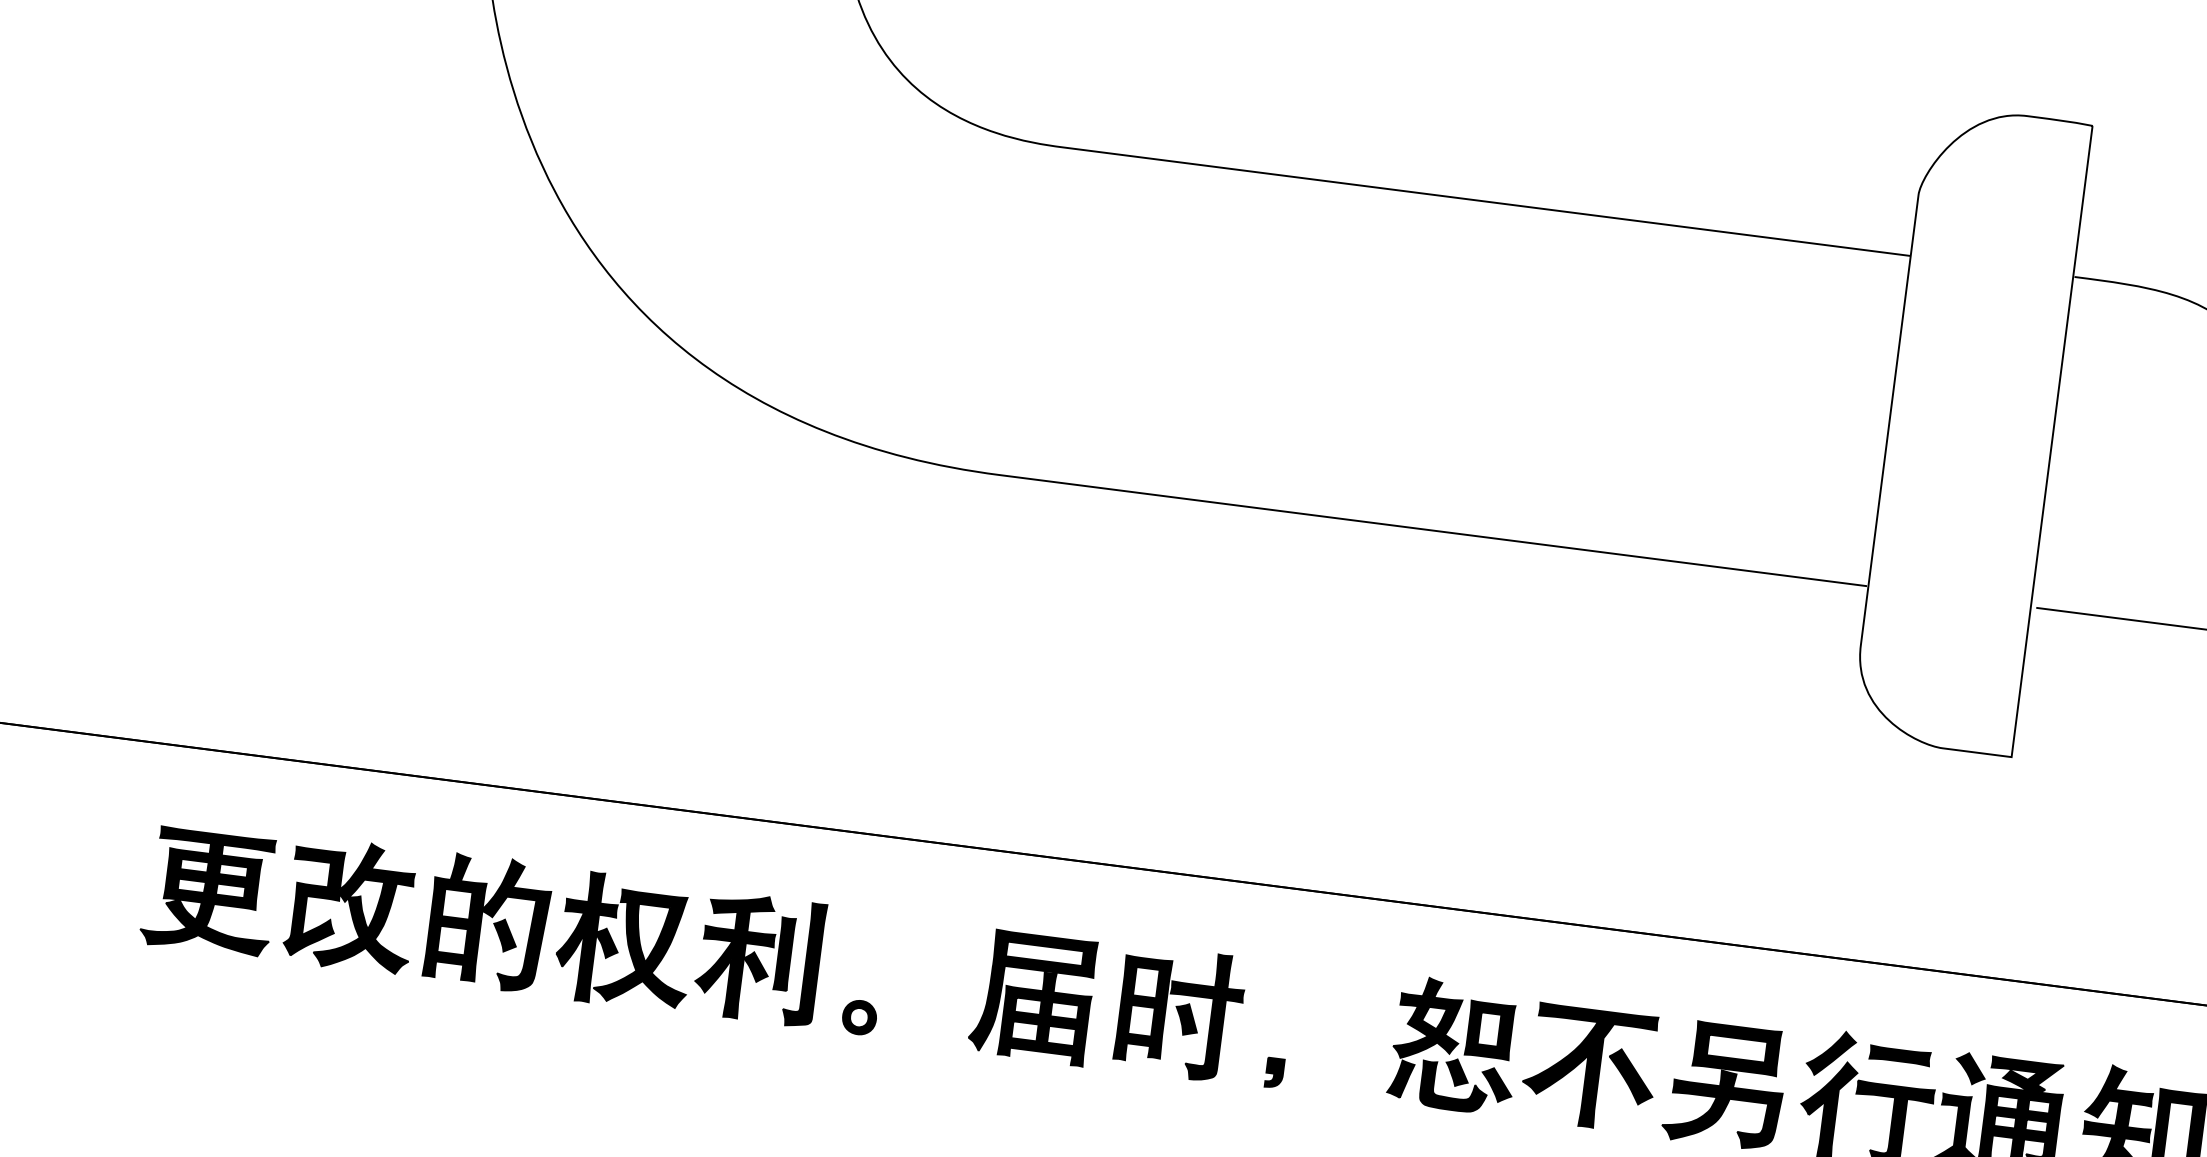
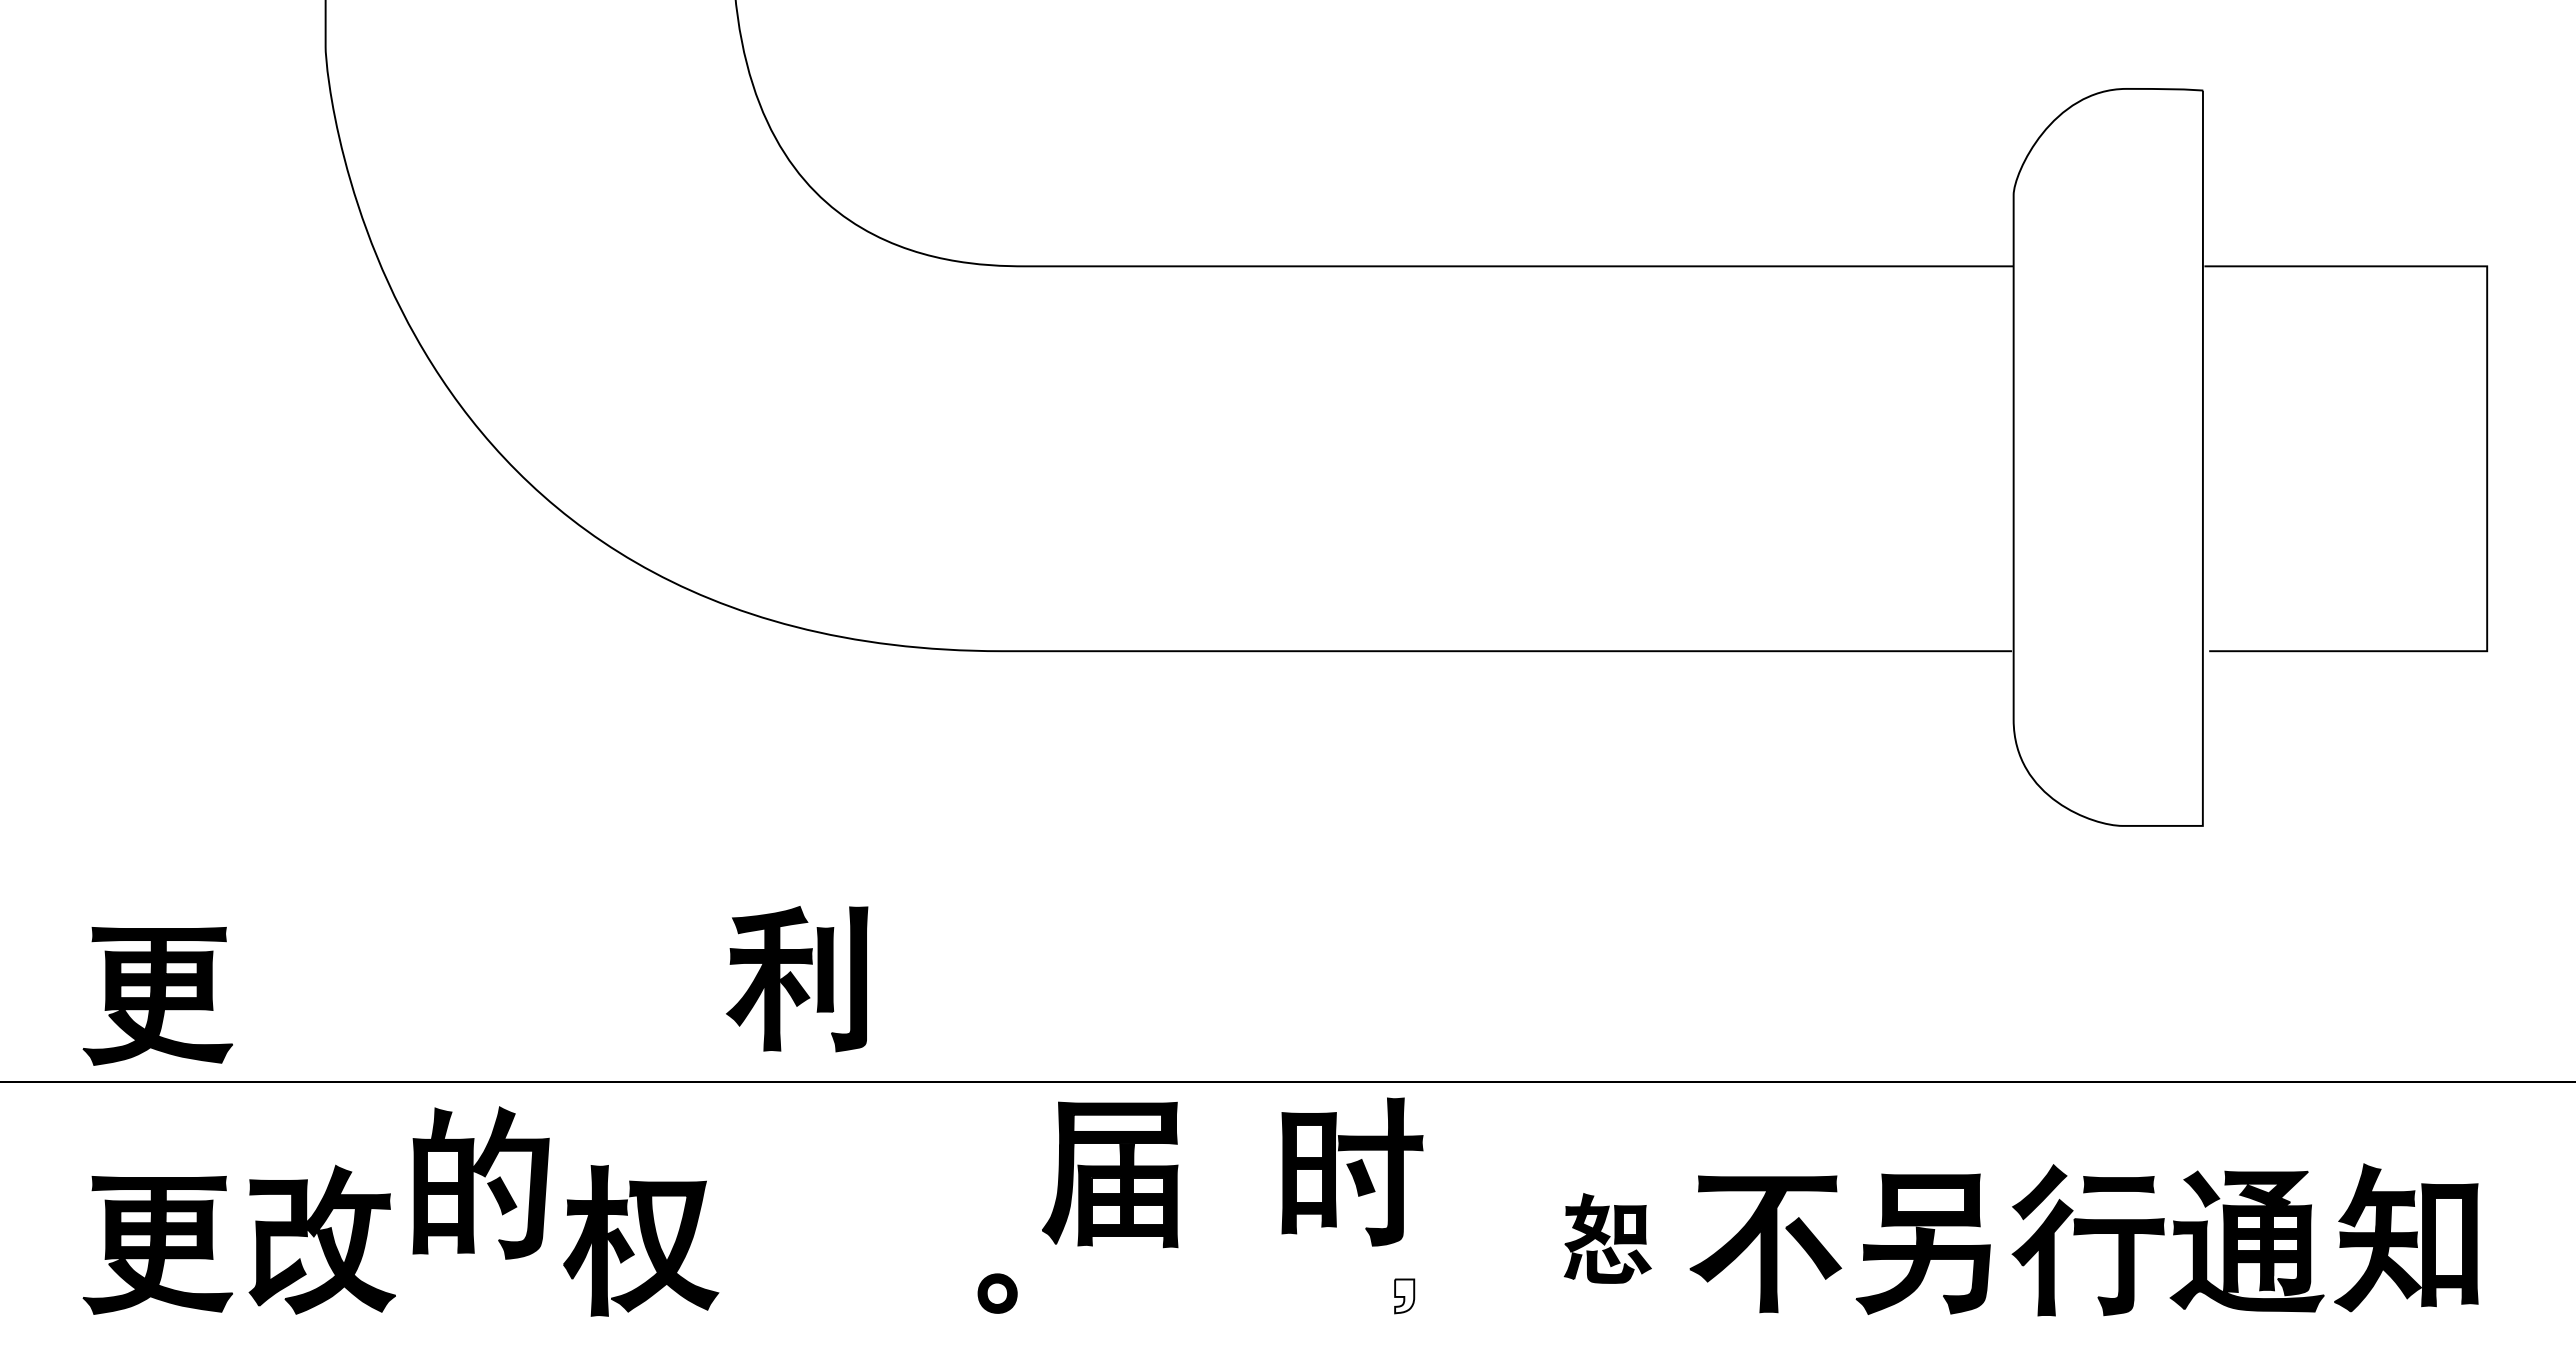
part: (237, 678) -> (157, 996), added
part: (491, 918) -> (484, 1177), moved
part: (759, 959) -> (797, 979), moved
part: (1033, 996) -> (1110, 1174), moved
part: (1180, 1013) -> (1352, 1171), moved
part: (859, 1017) -> (997, 1293), moved
part: (1455, 1045) -> (1607, 1238), size x0.6
fill: (1274, 1073) -> (1404, 1296), removed

